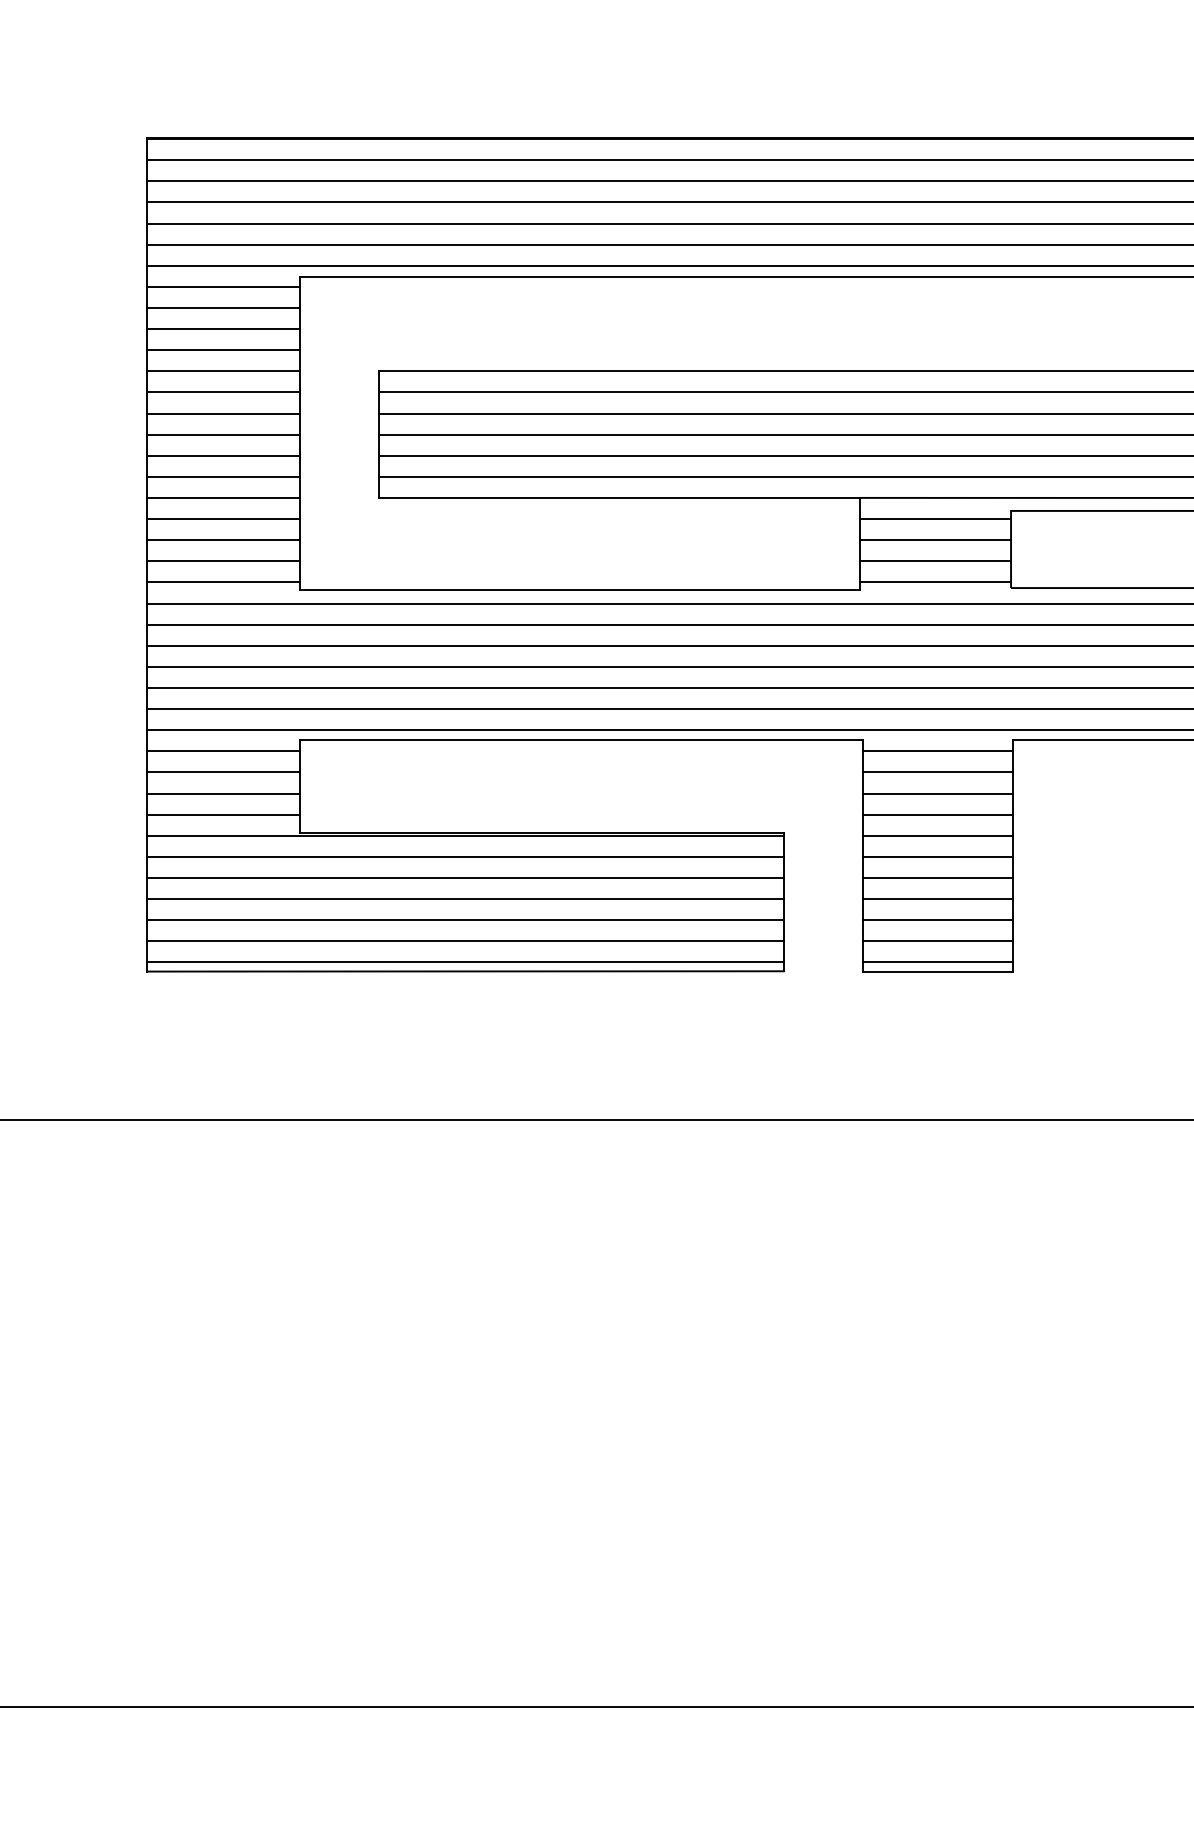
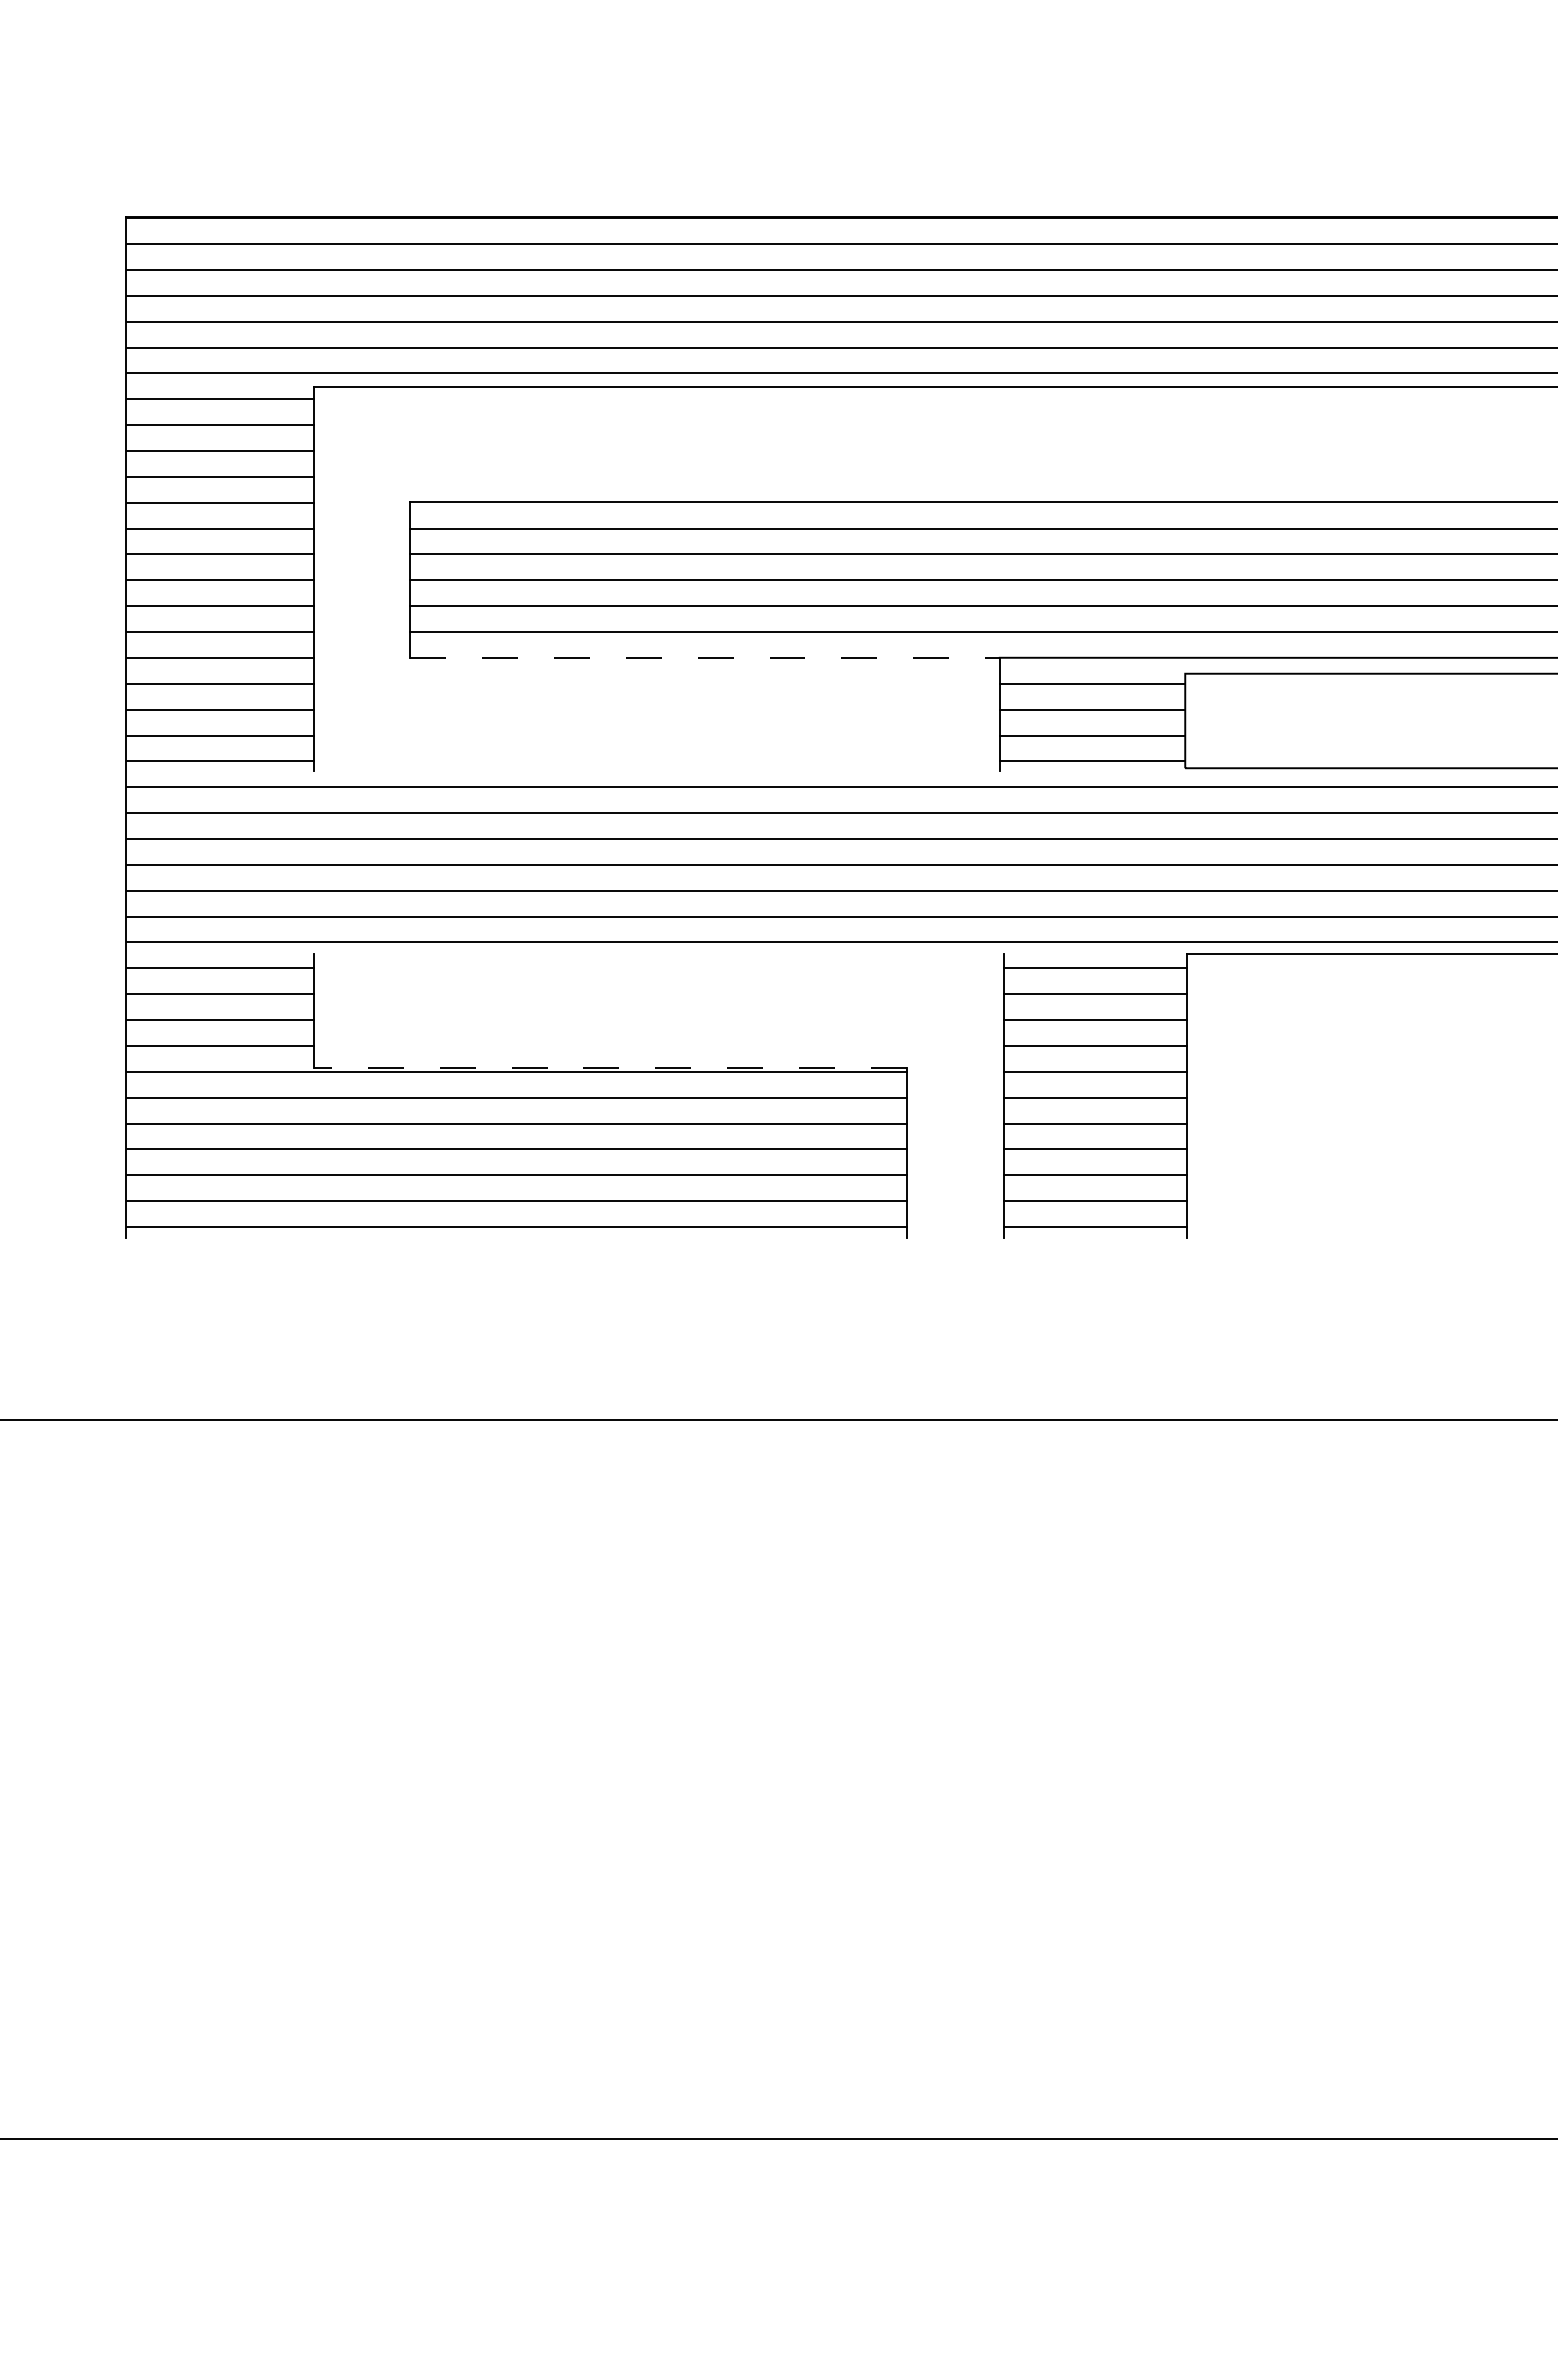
line: (619, 497) -> (705, 657), solid -> dashed
line: (579, 590) -> (656, 771), removed
line: (582, 740) -> (659, 954), removed
line: (542, 832) -> (610, 1067), solid -> dashed
line: (465, 971) -> (516, 1237), removed
line: (937, 971) -> (1095, 1238), removed

